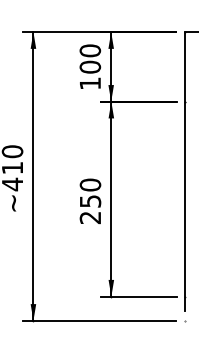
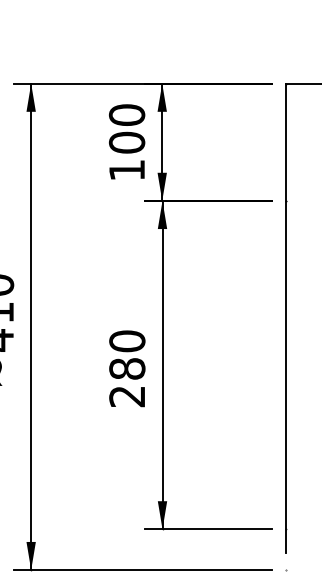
text: (90, 201) -> (127, 369), 250 -> 280

